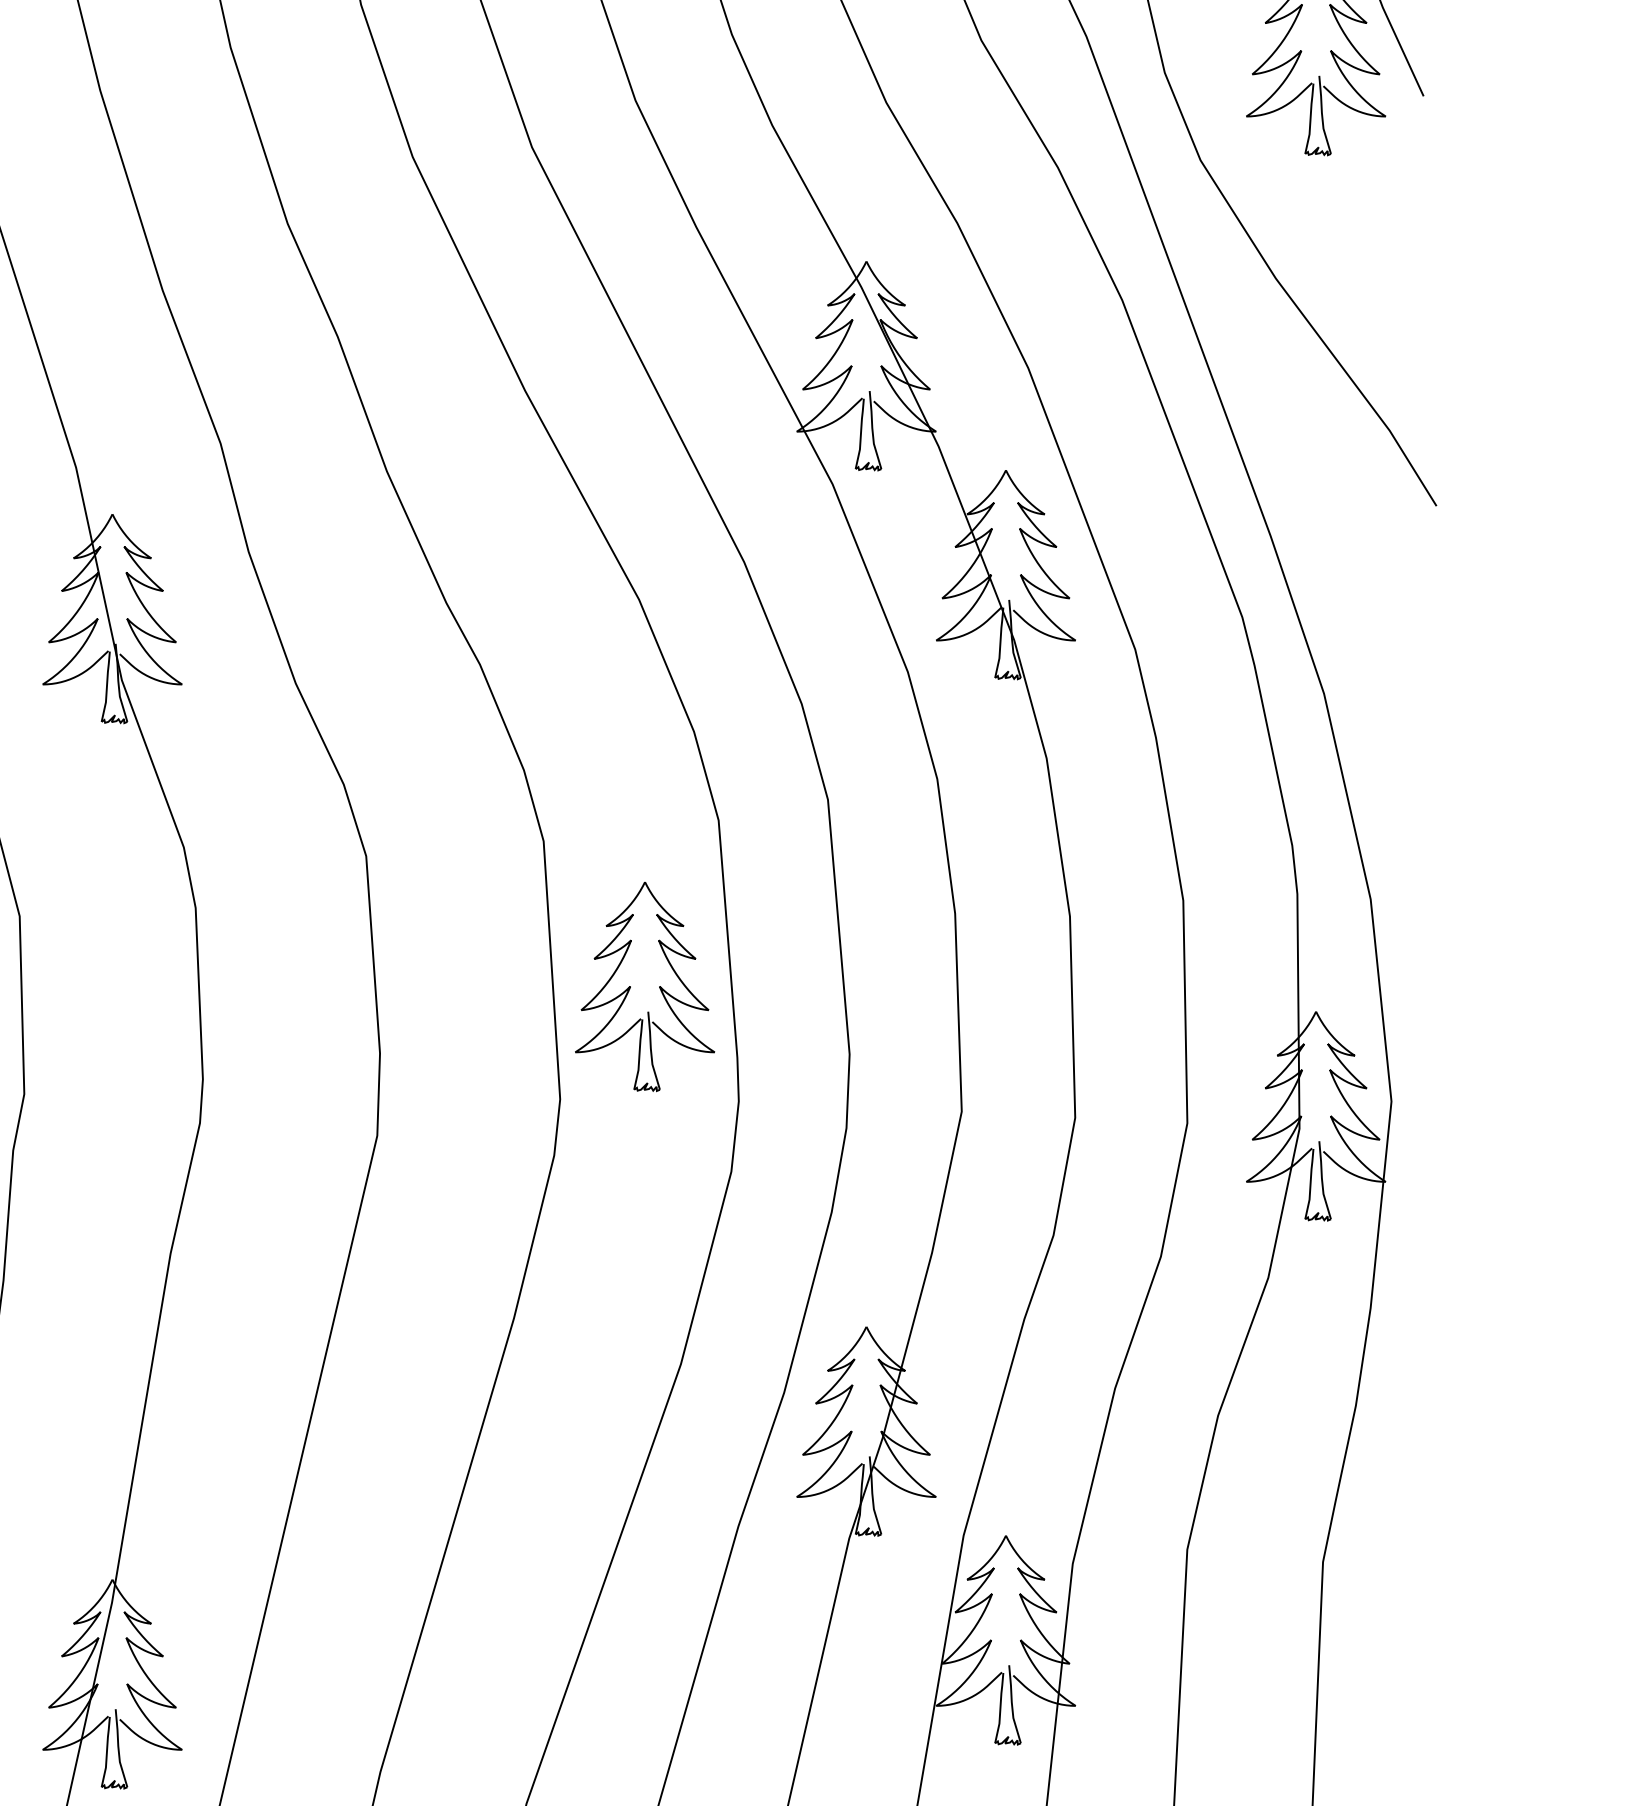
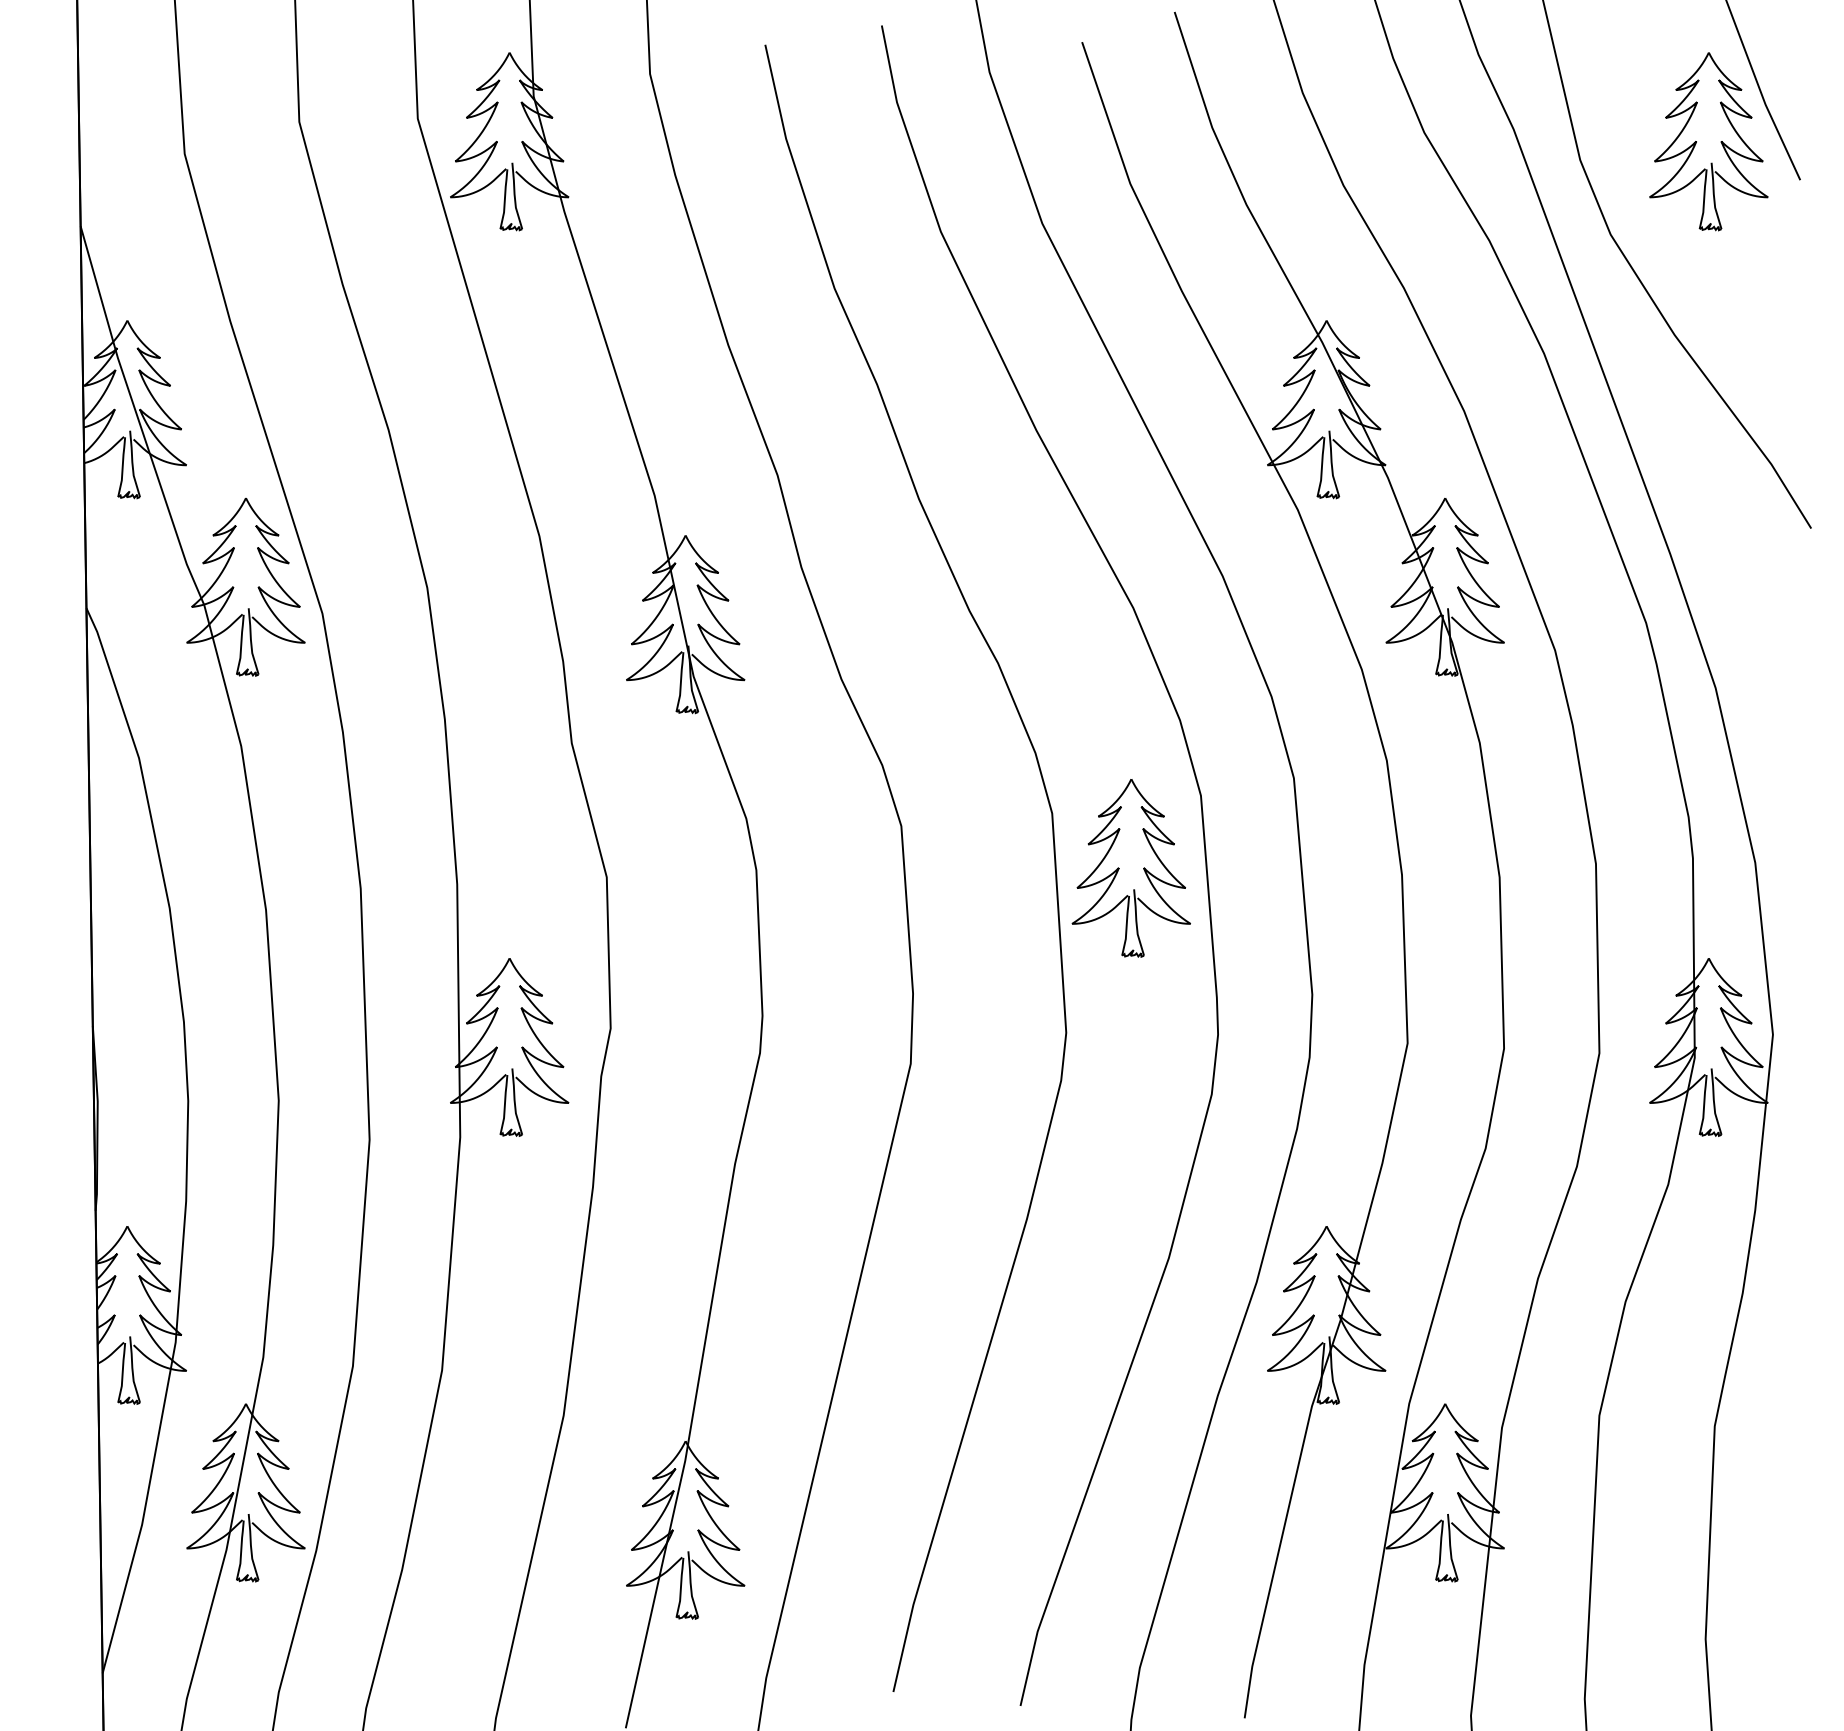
part: (631, 987) -> (1119, 868), moved

